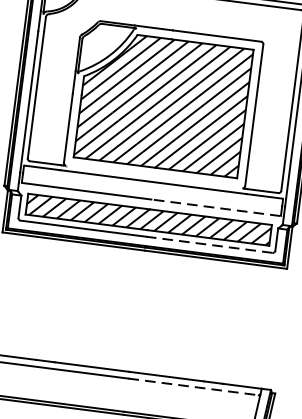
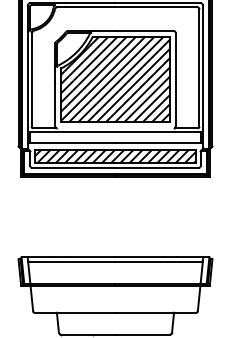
line: (216, 208) -> (158, 143), dashed -> solid
line: (210, 244) -> (157, 167), dashed -> solid
line: (193, 386) -> (158, 261), dashed -> solid

